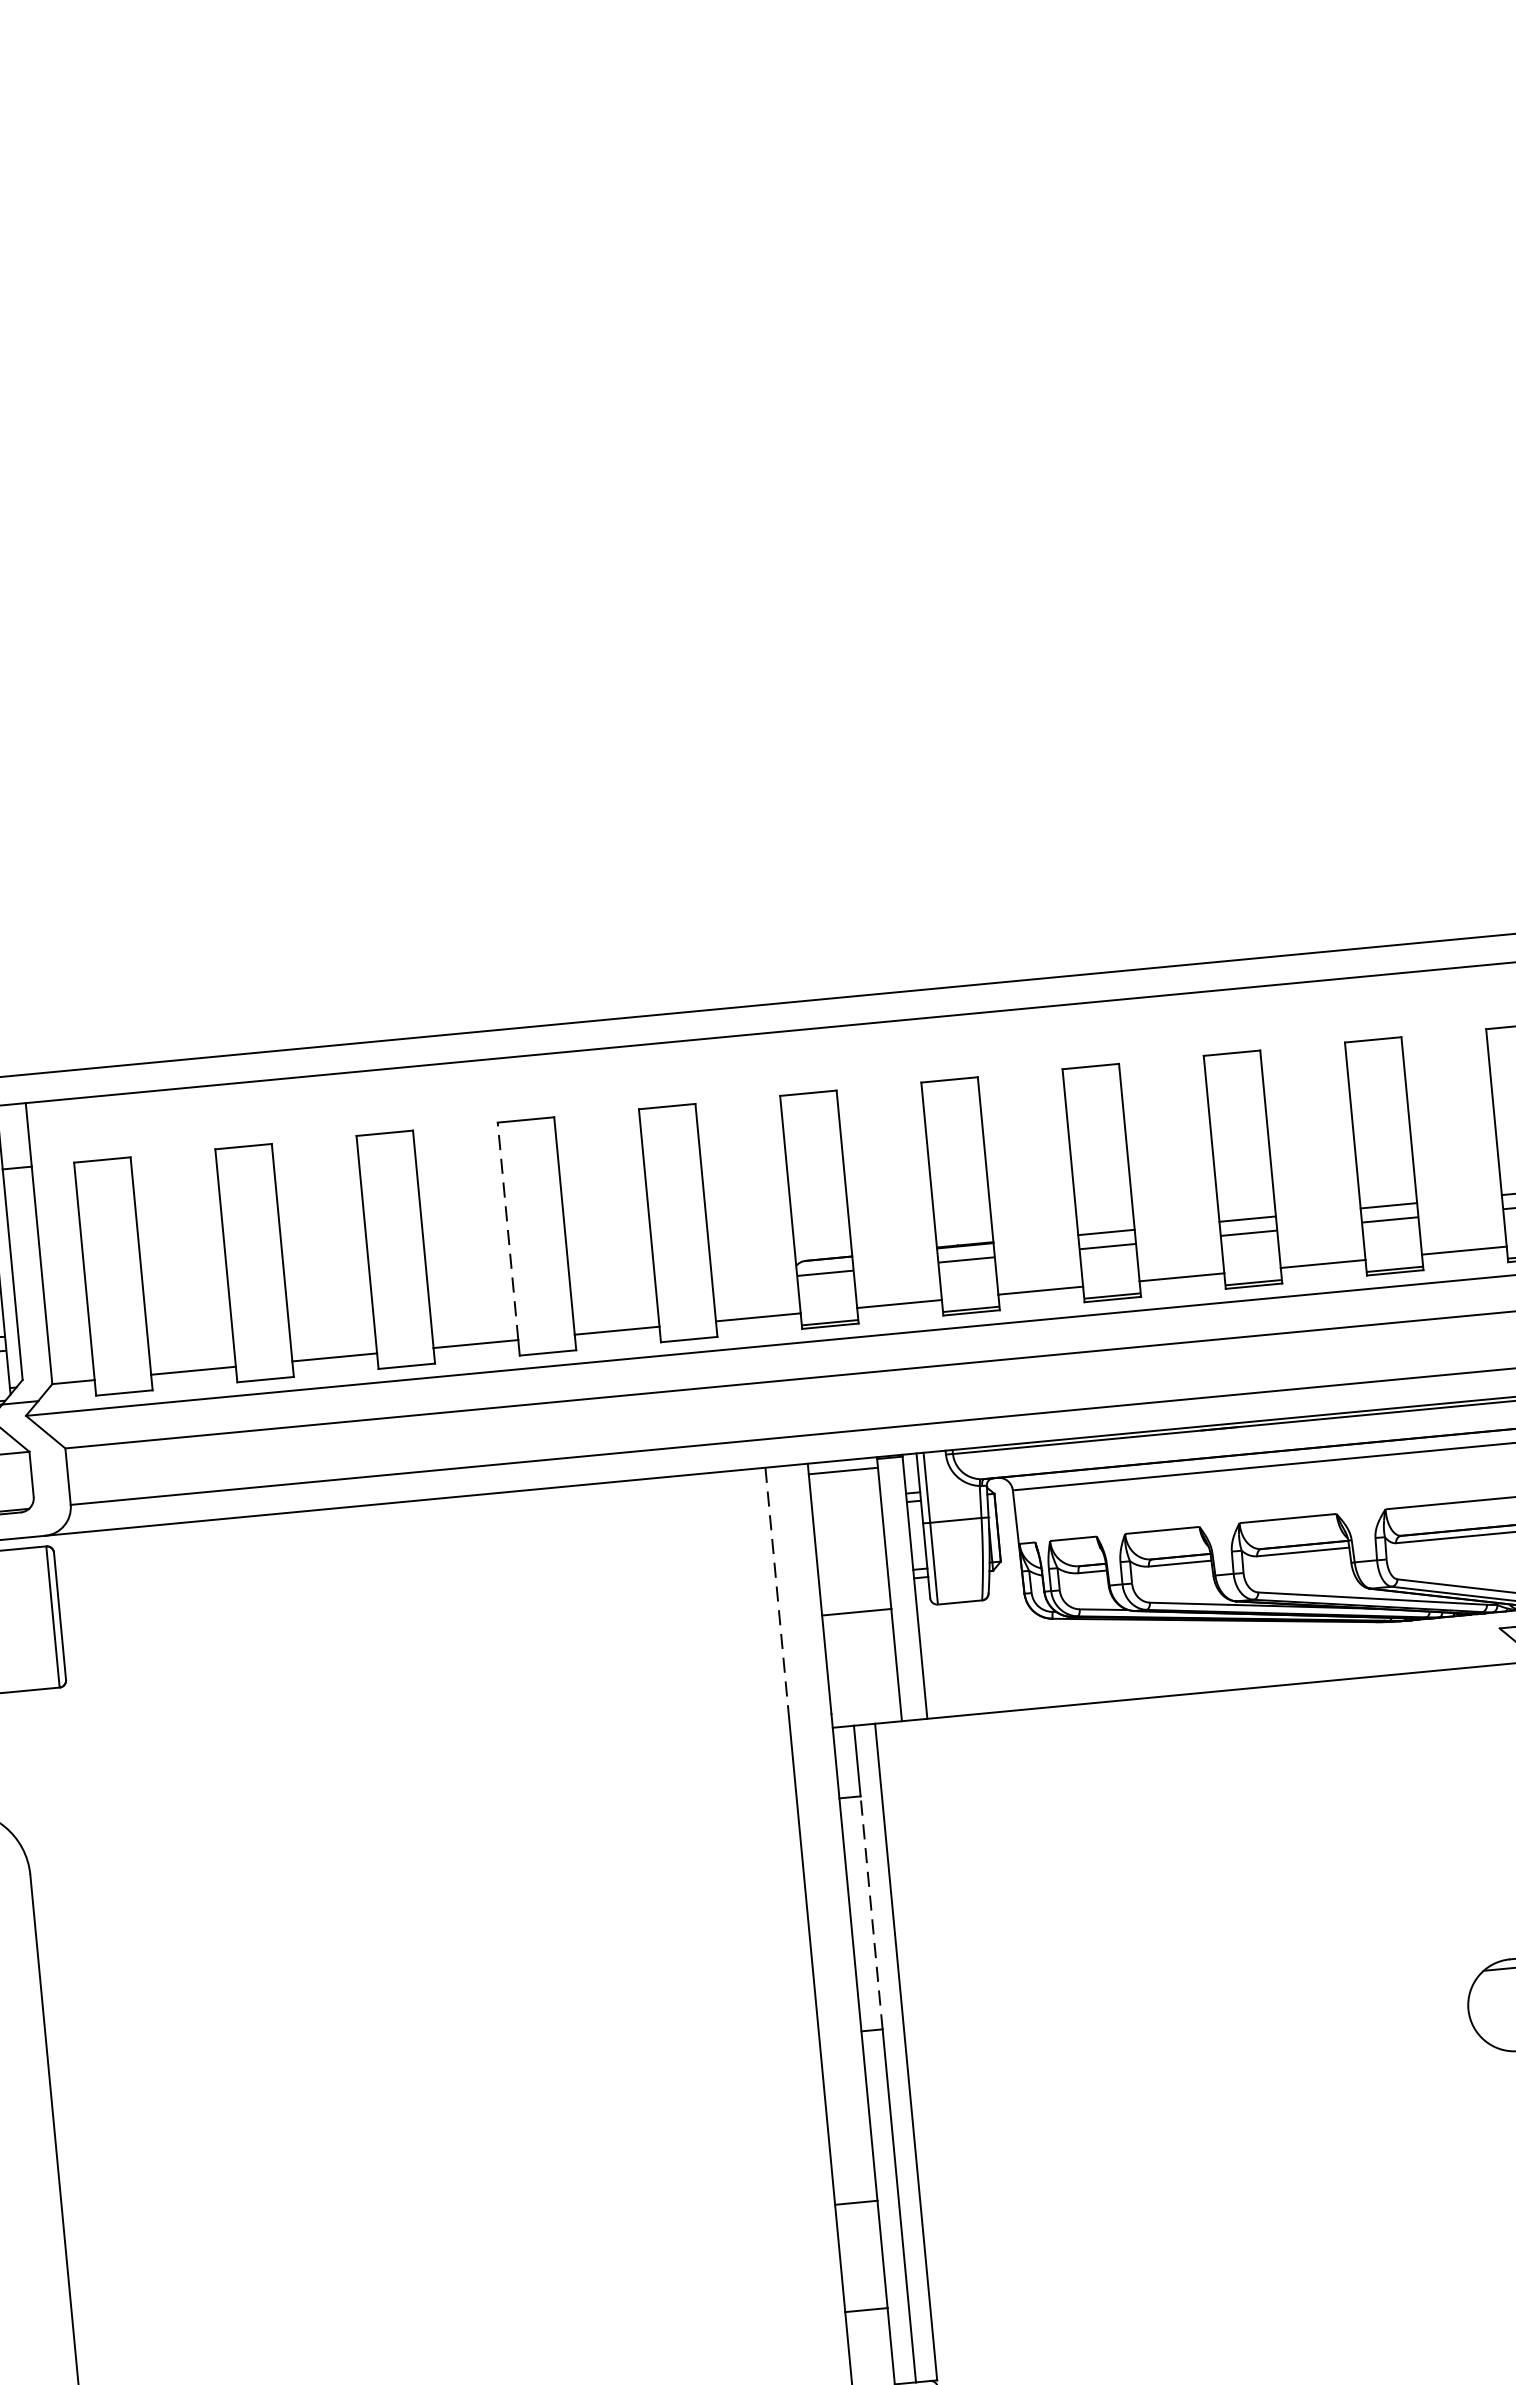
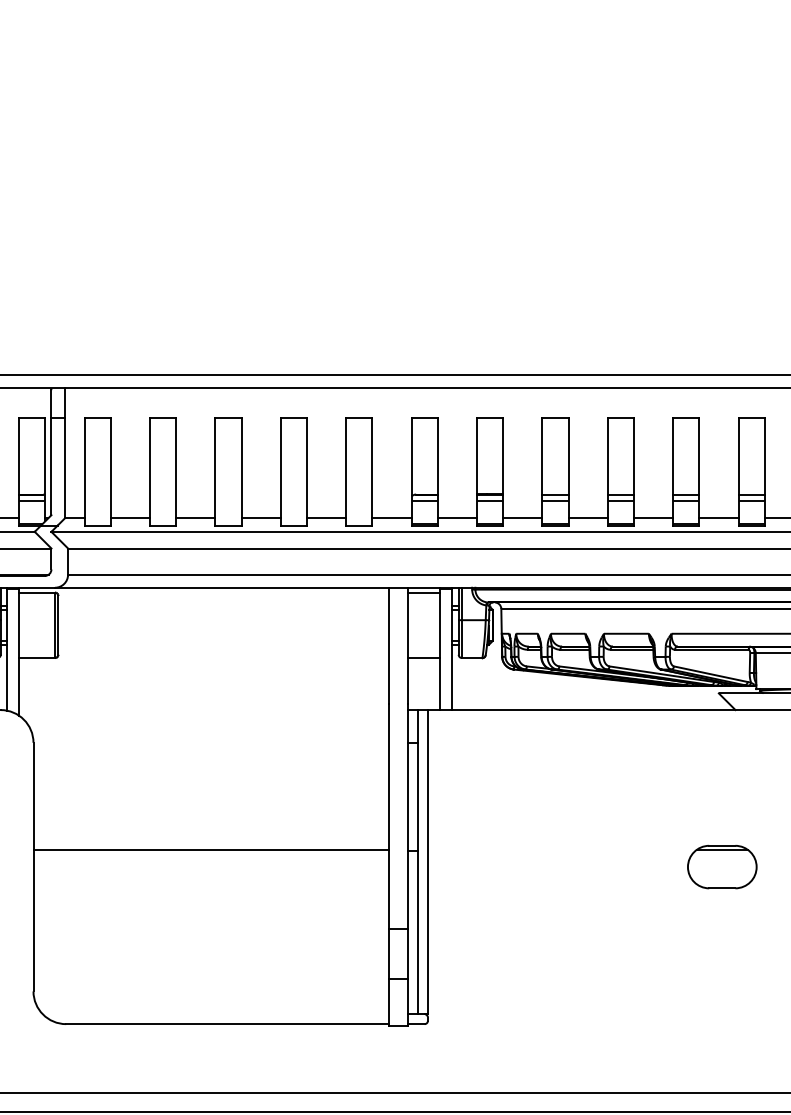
line: (507, 1230) -> (280, 467), dashed -> solid
line: (776, 1594) -> (388, 646), dashed -> solid
line: (872, 1912) -> (418, 796), dashed -> solid
line: (434, 2069) -> (210, 849), added

